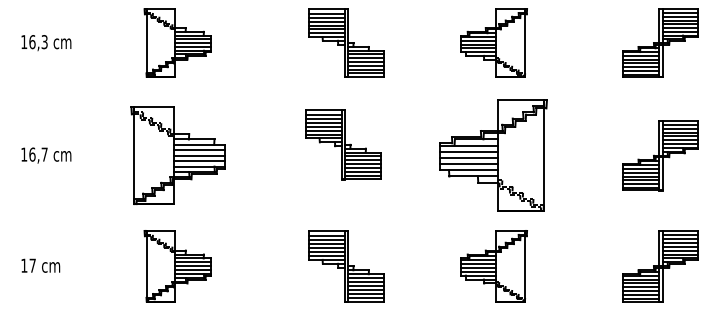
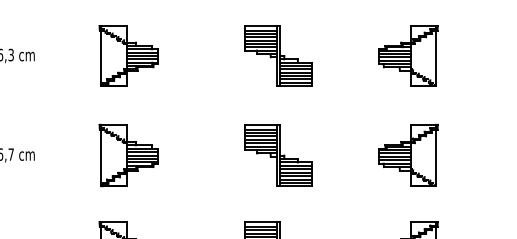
part: (343, 144) -> (278, 155), moved
part: (177, 155) -> (128, 155), size x0.71
part: (493, 155) -> (408, 155), size x0.62

